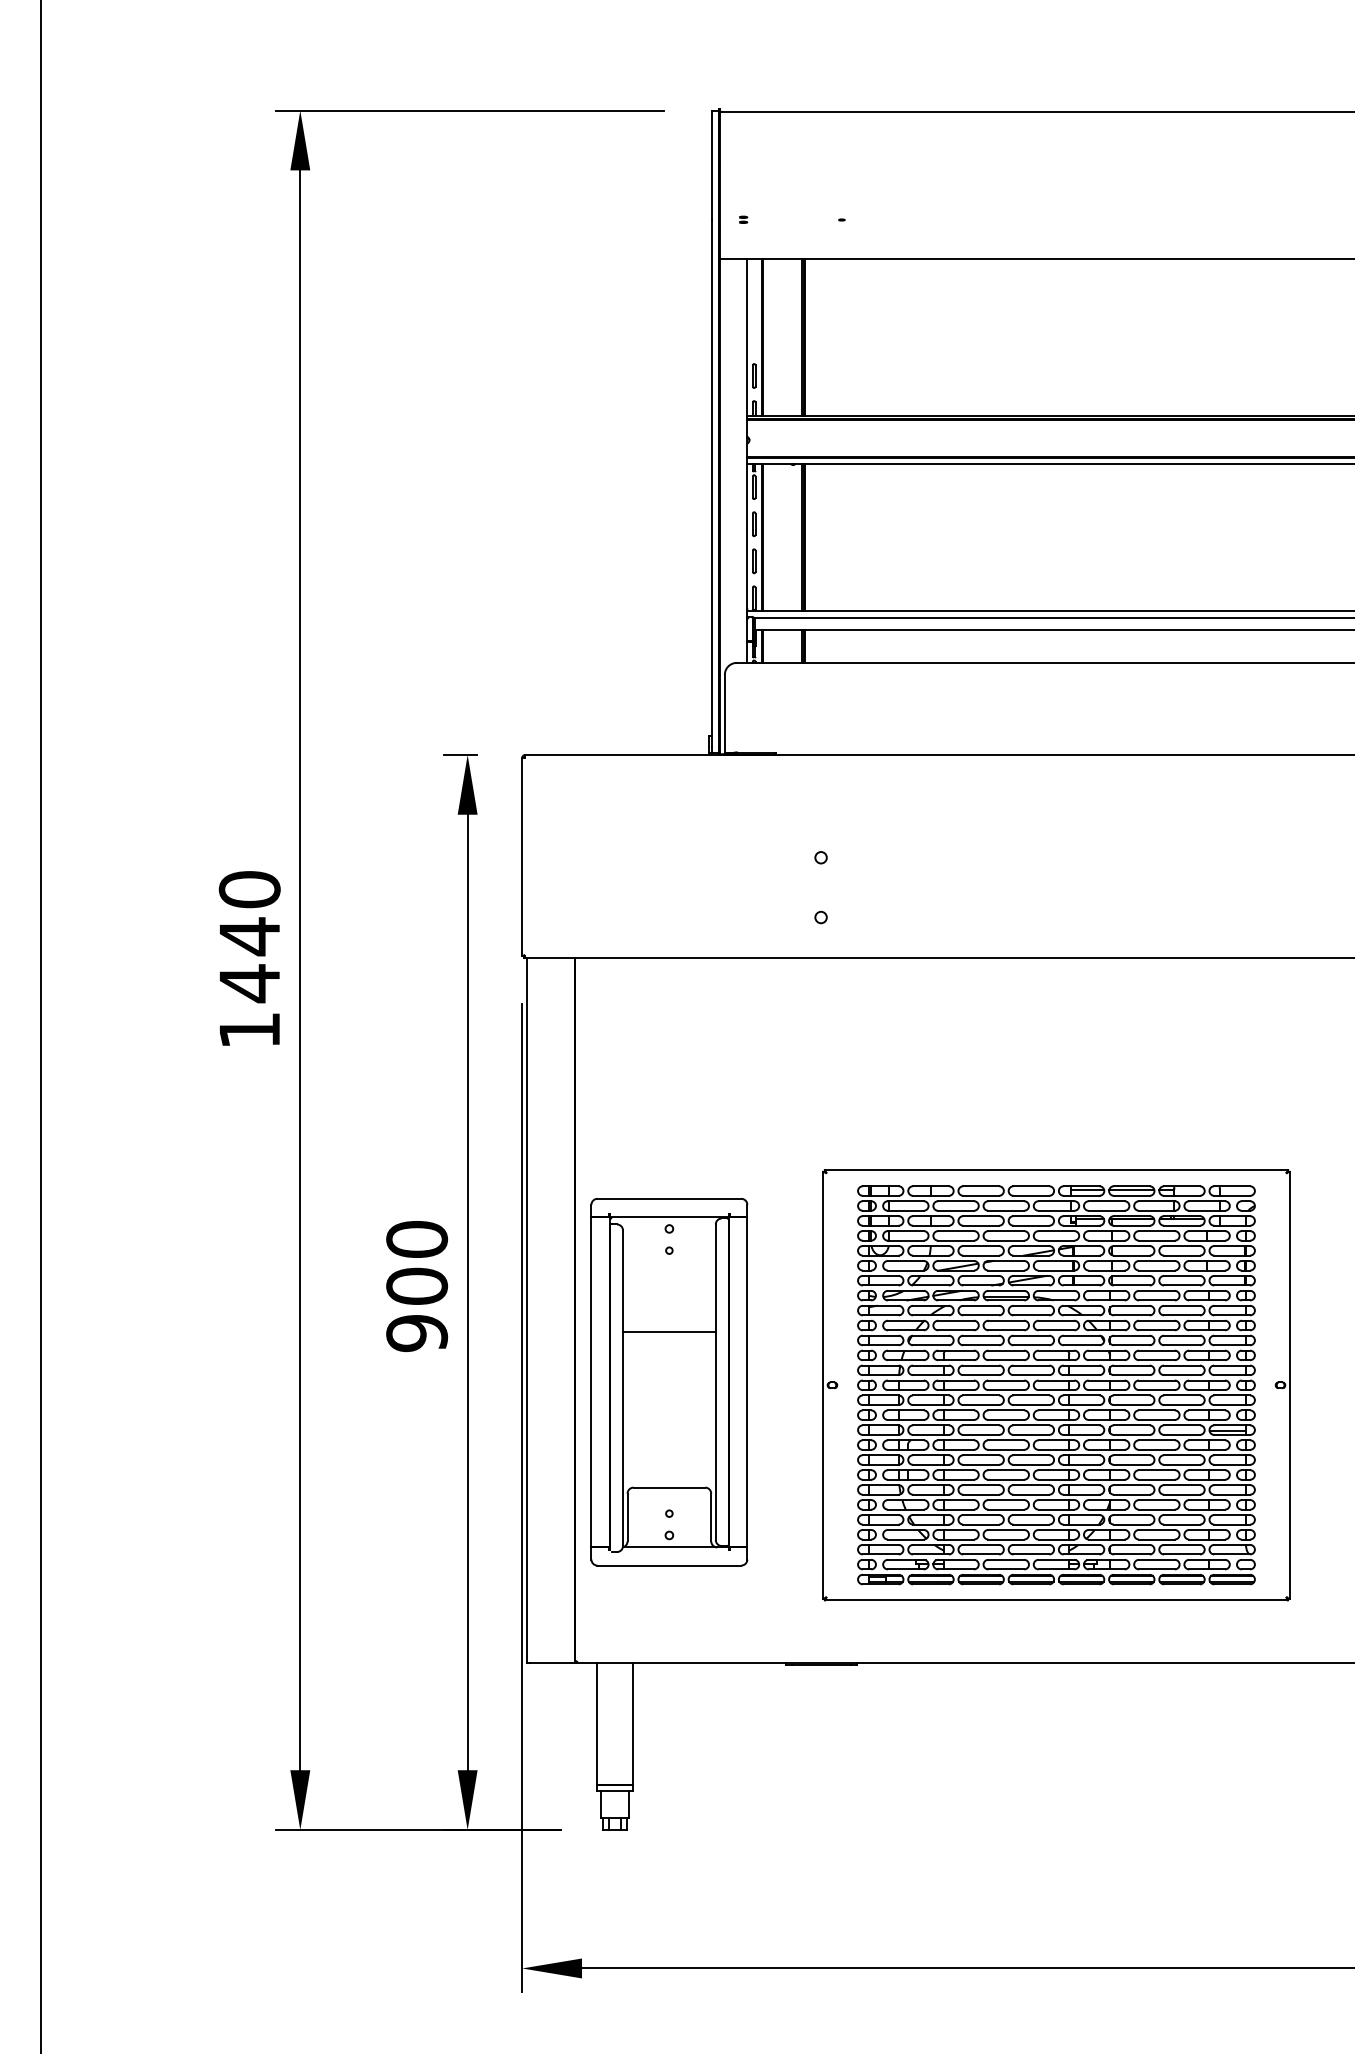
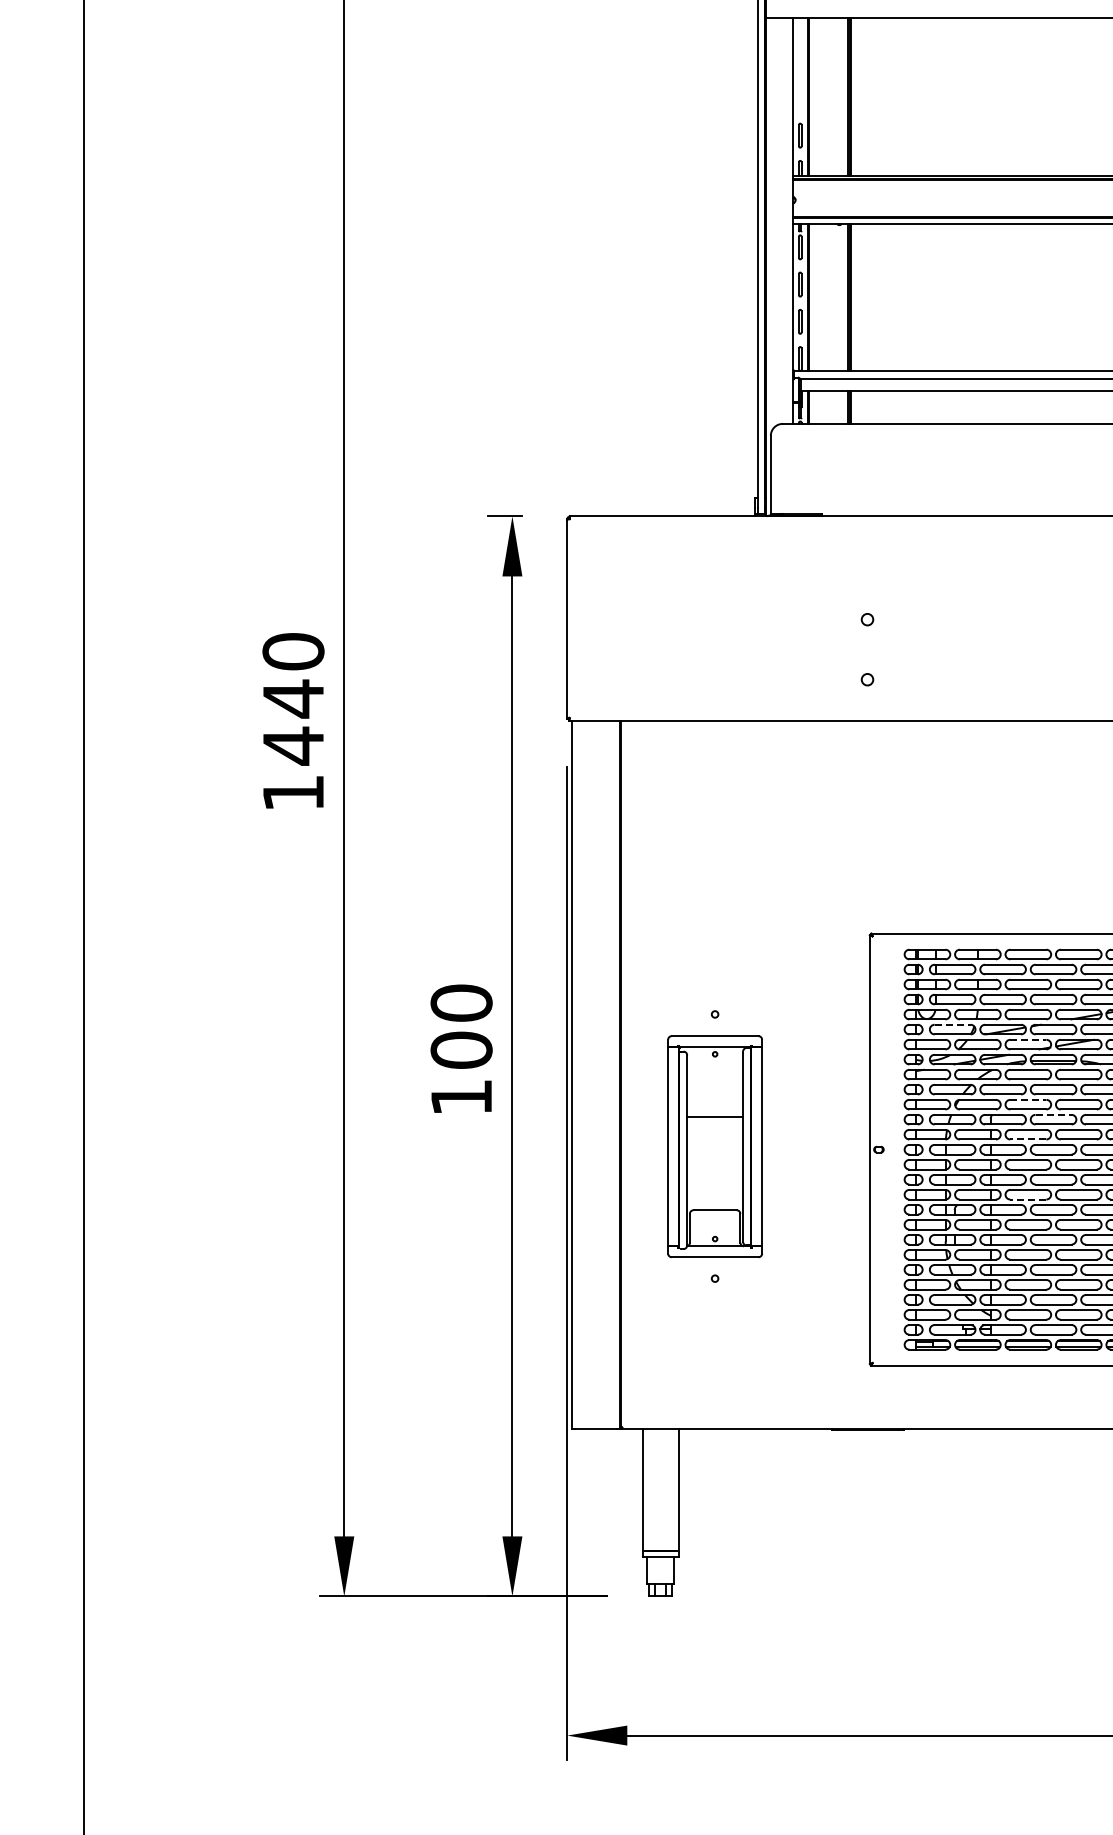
line: (905, 1260) -> (952, 1024), solid -> dashed
line: (981, 1275) -> (1028, 1039), solid -> dashed
text: (417, 1333) -> (462, 1097), 900 -> 100
line: (981, 1335) -> (1028, 1099), solid -> dashed
line: (1006, 1350) -> (1053, 1114), solid -> dashed
line: (981, 1375) -> (1028, 1139), solid -> dashed
part: (669, 1382) -> (715, 1146), size x0.6
line: (981, 1434) -> (1028, 1199), solid -> dashed

